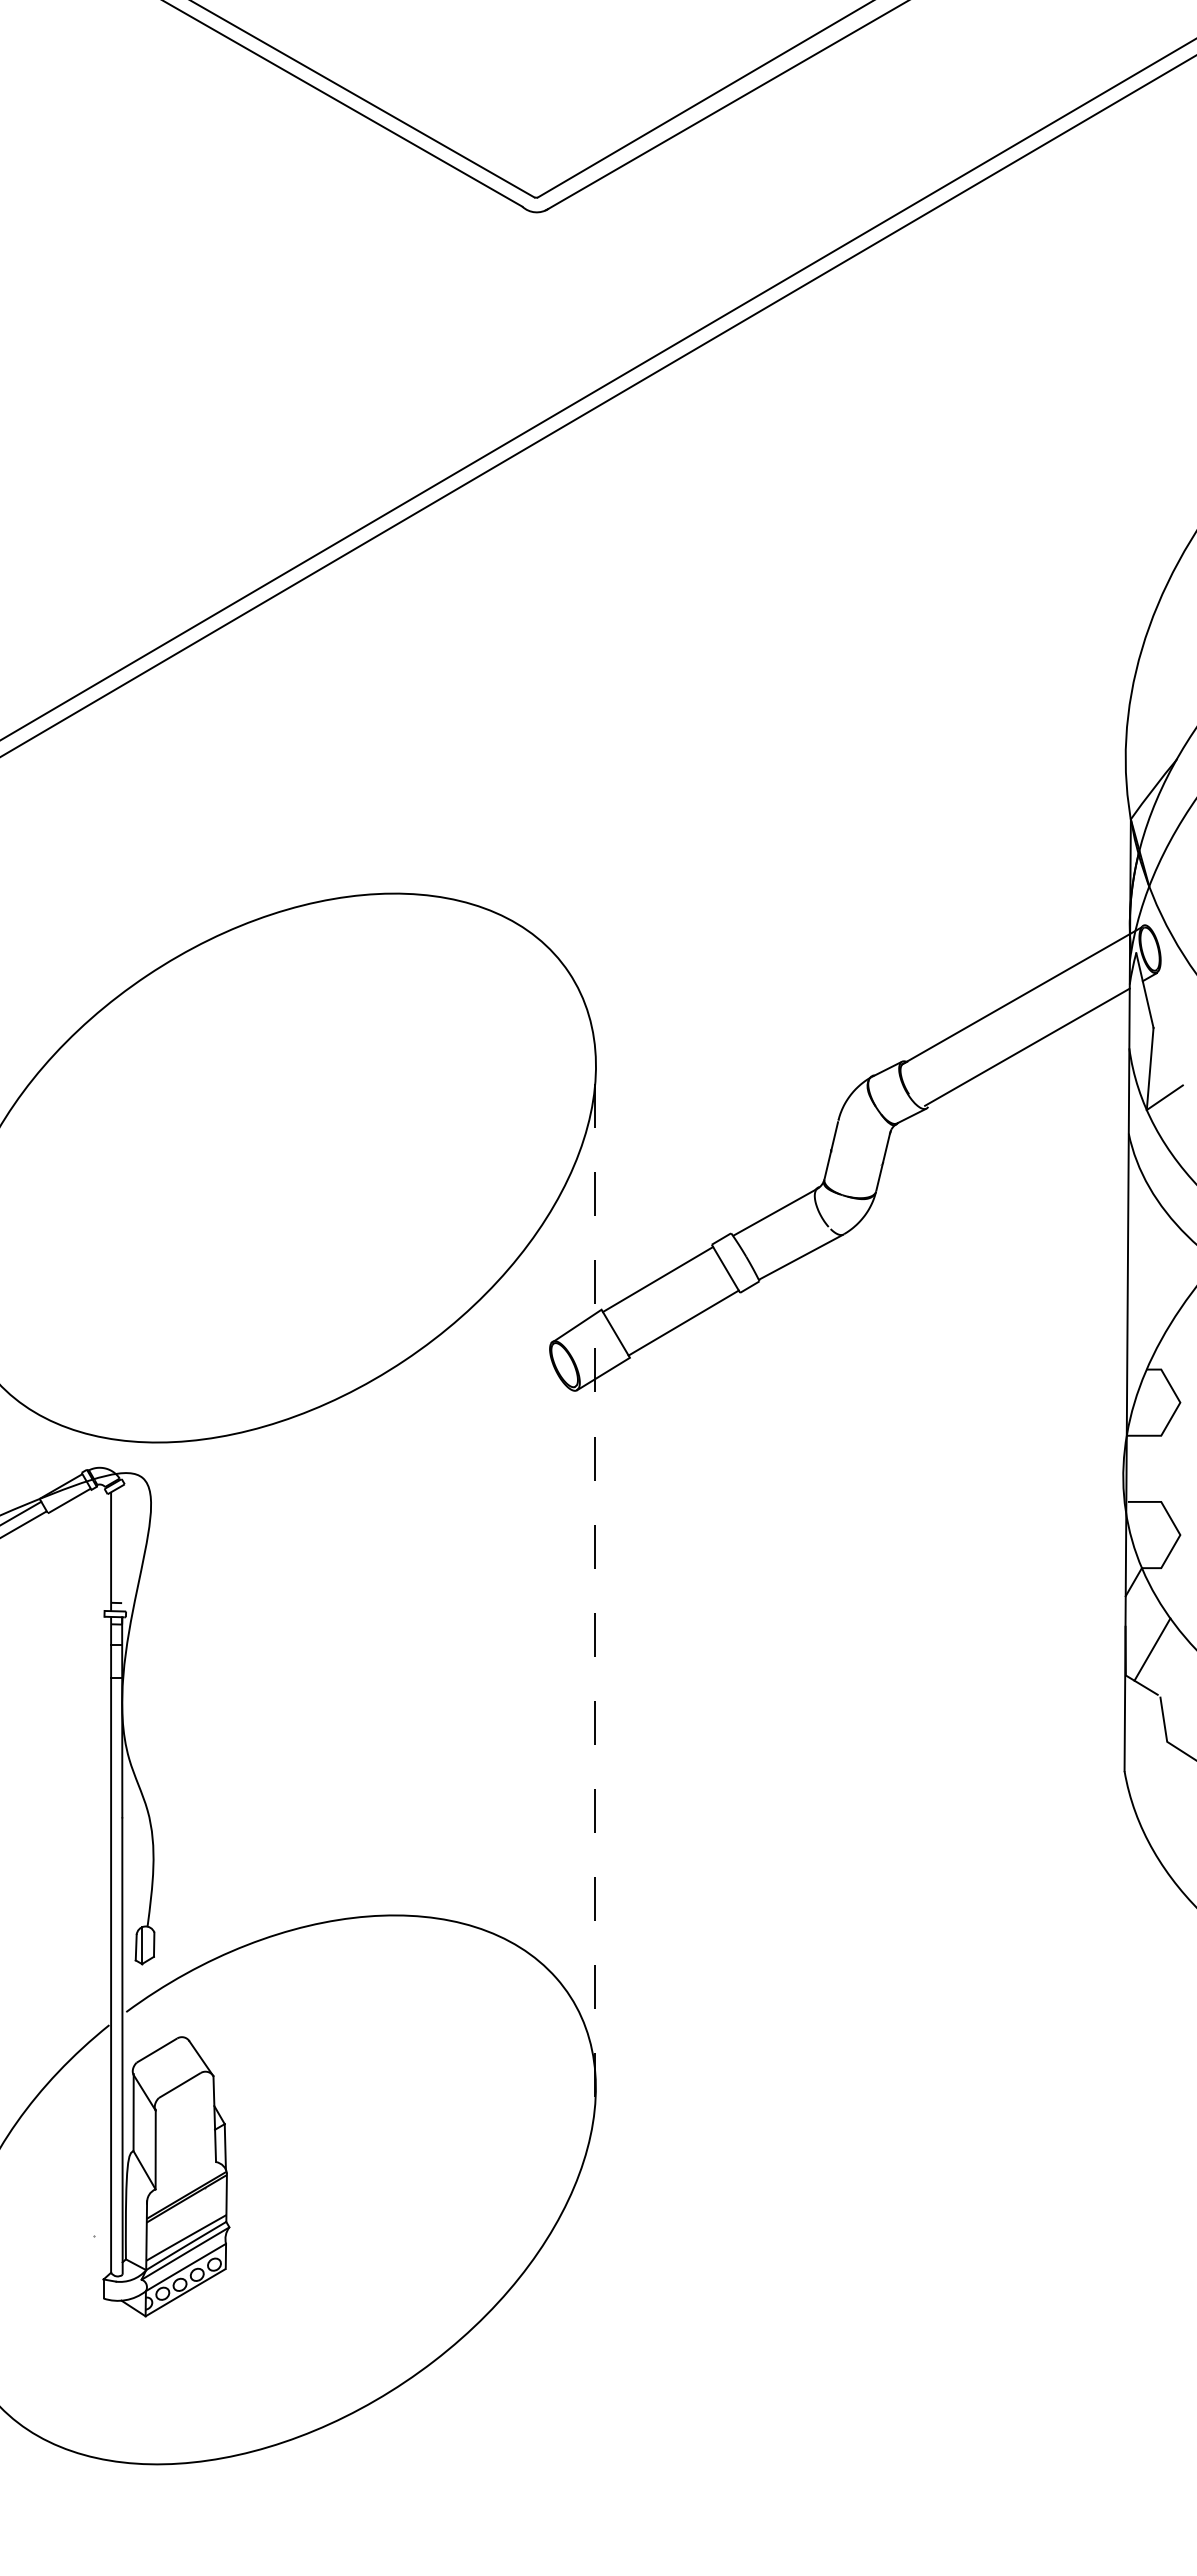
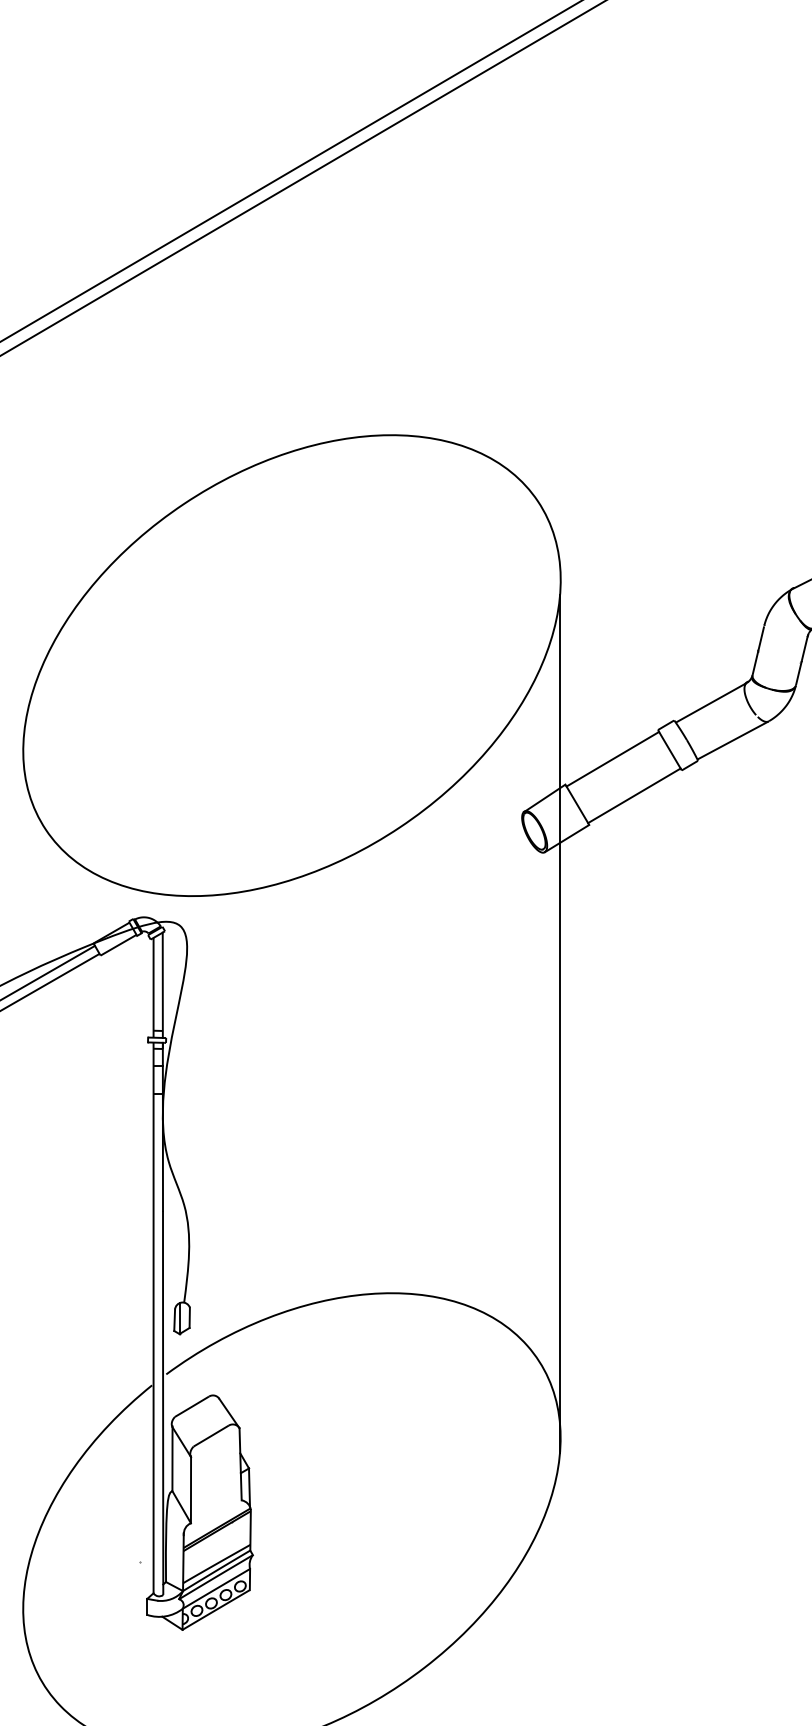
line: (122, 1548) -> (163, 985), added
line: (595, 1594) -> (560, 1023), dashed -> solid

